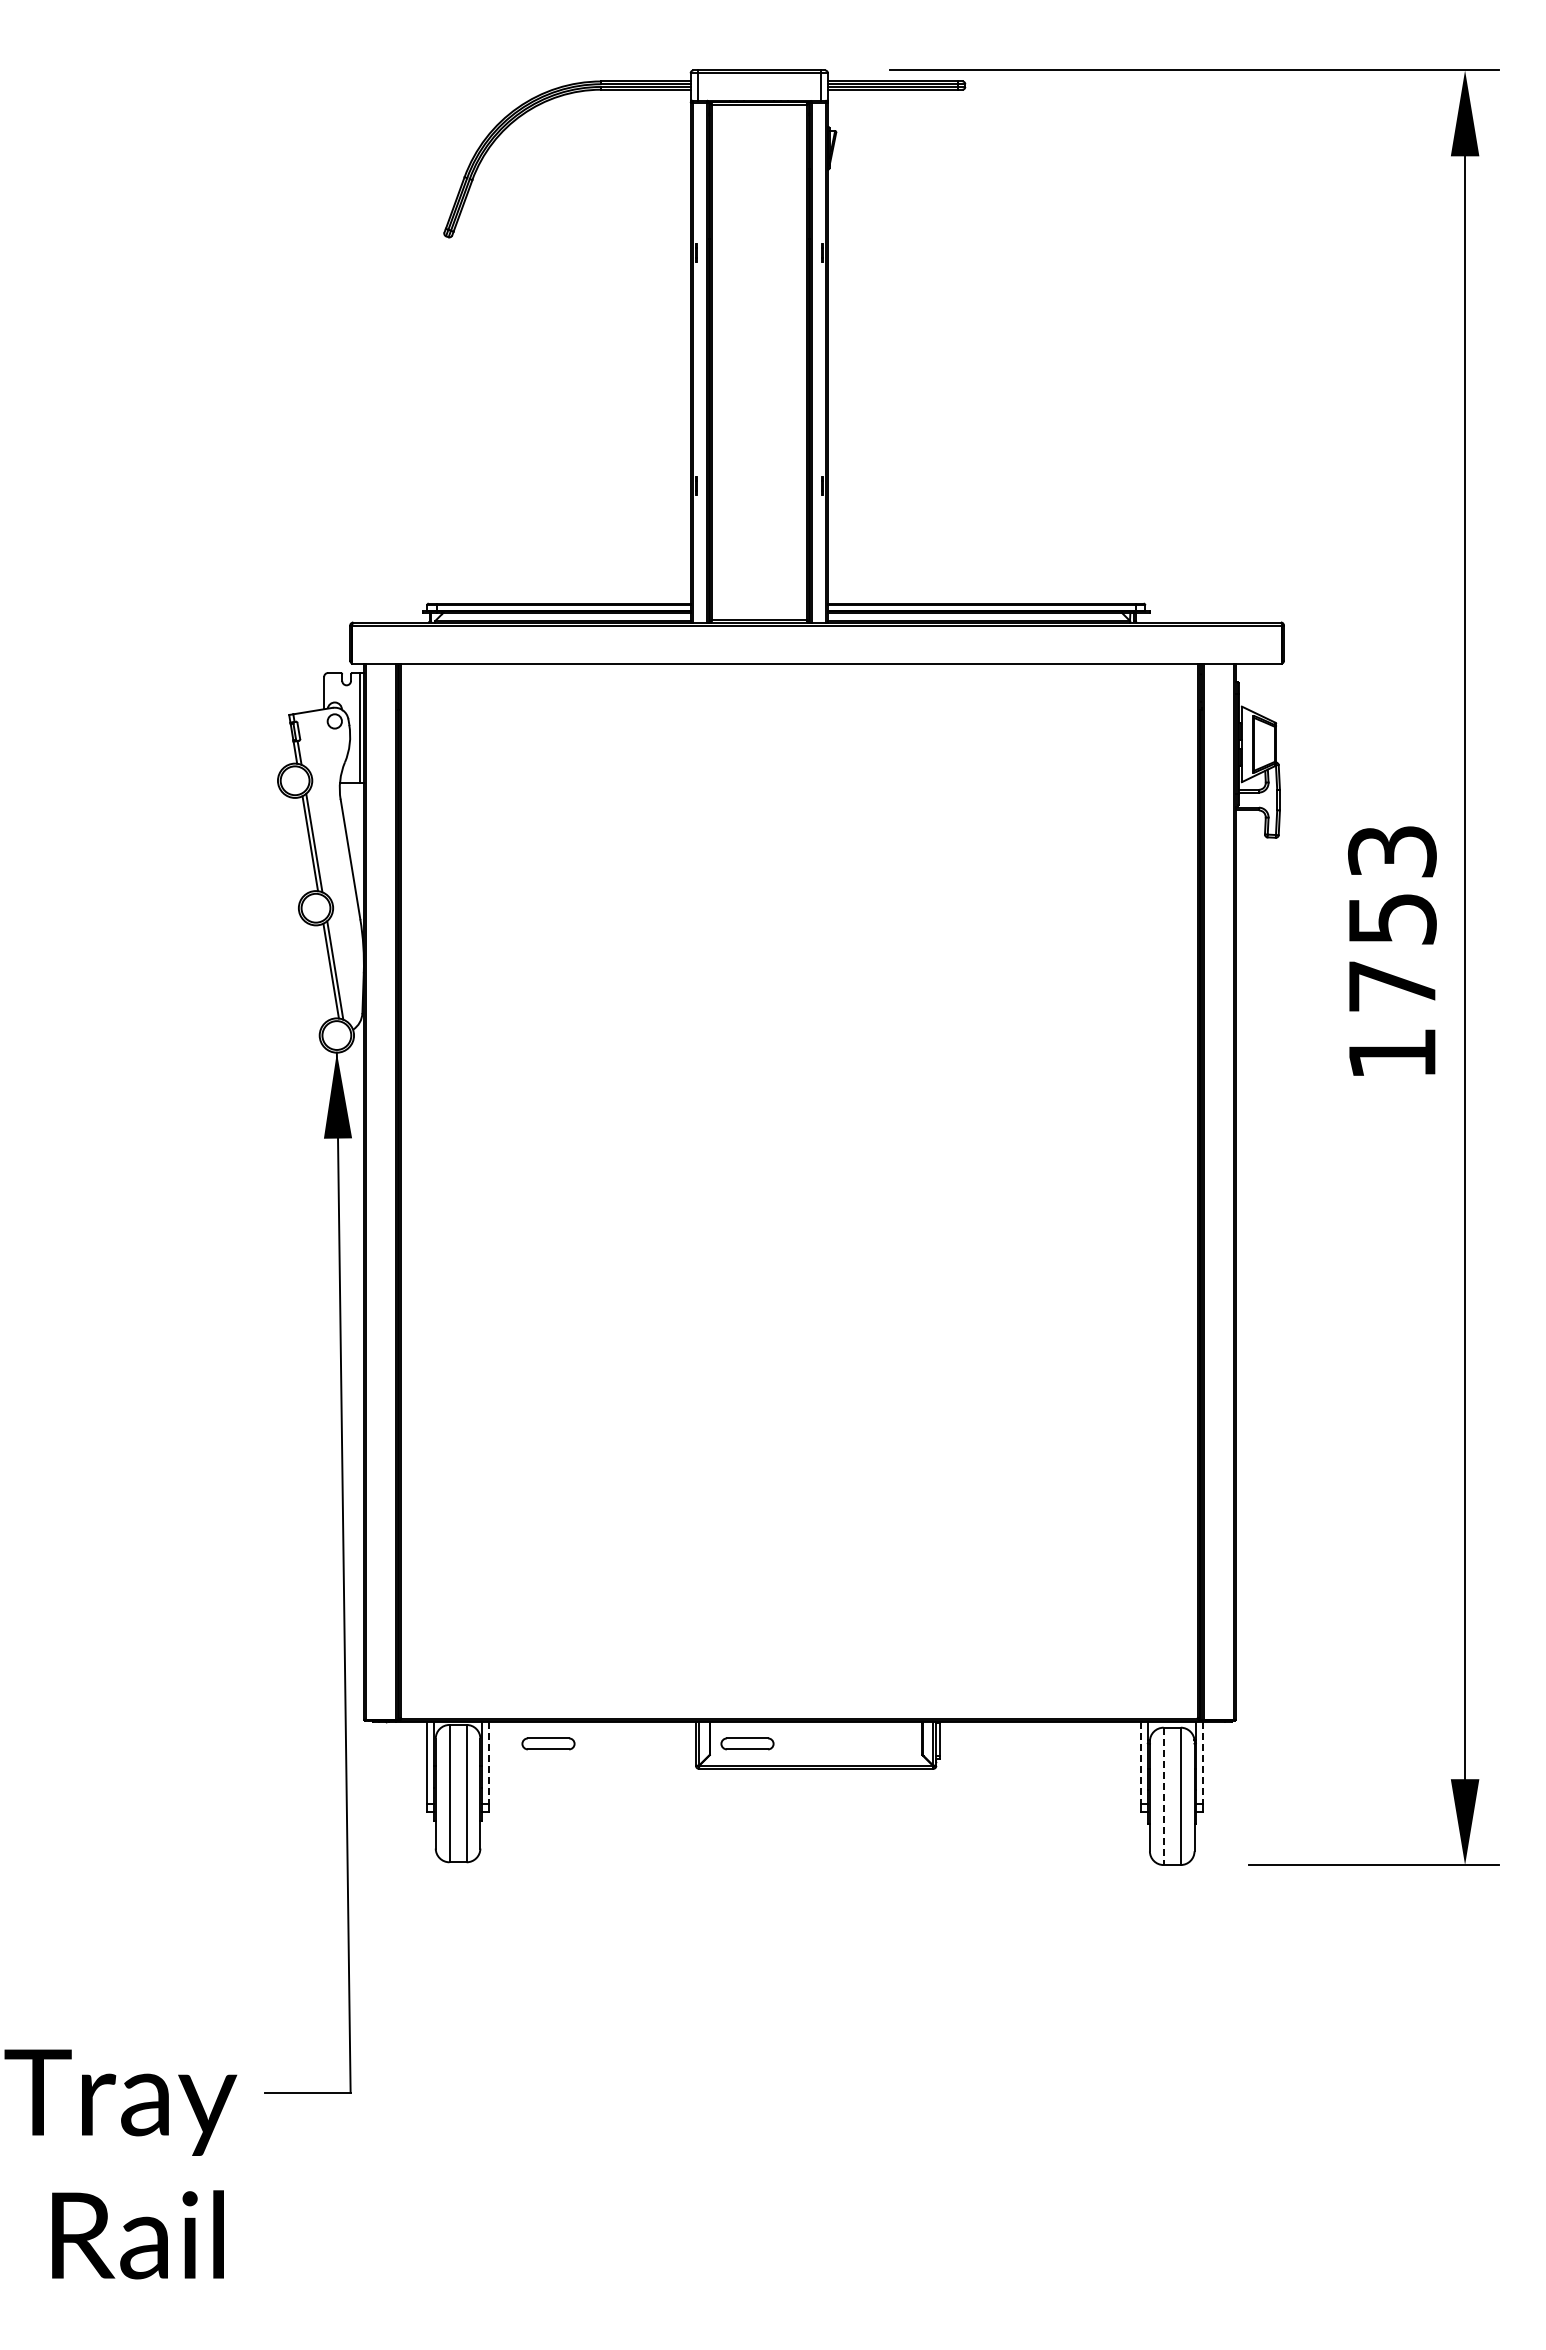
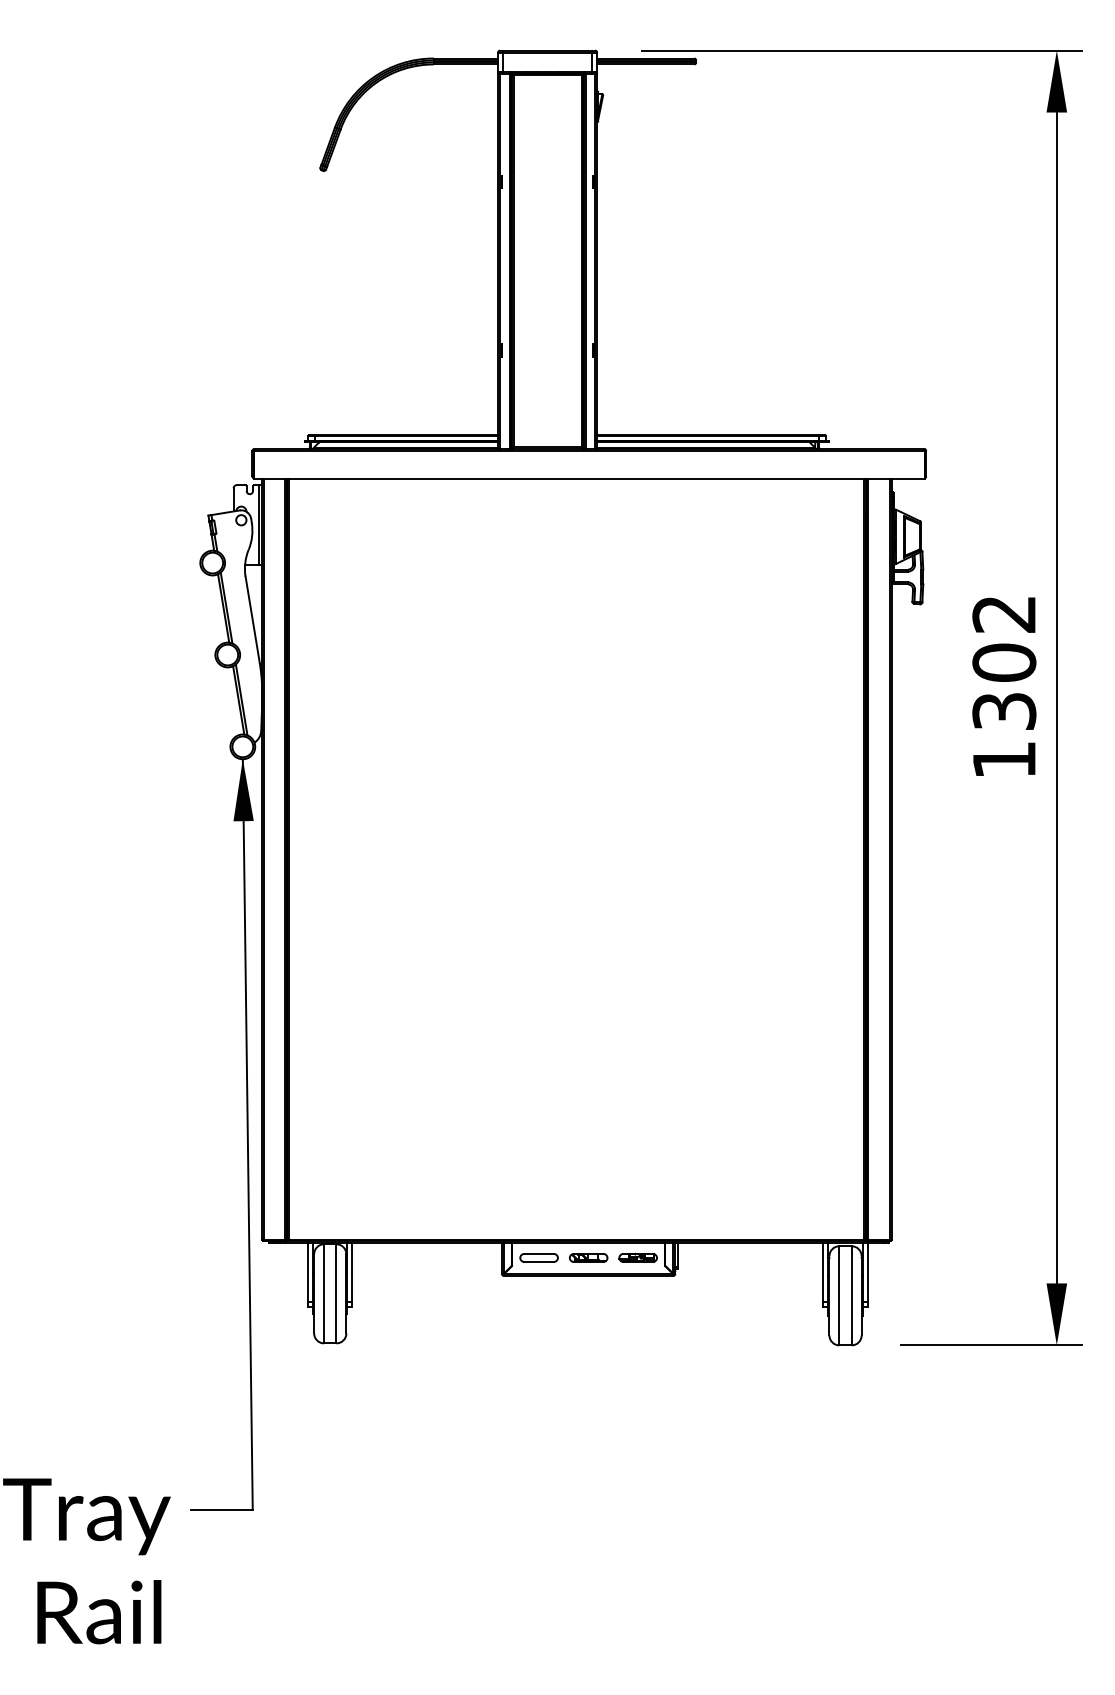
text: (1392, 918) -> (1004, 662), 1753 -> 1302
part: (548, 1743) -> (395, 1257), removed
part: (816, 1743) -> (588, 1257), added
part: (884, 1743) -> (637, 1257), added
line: (488, 1763) -> (352, 1272), dashed -> solid
line: (1140, 1763) -> (822, 1272), dashed -> solid
line: (1202, 1763) -> (867, 1272), dashed -> solid
line: (1163, 1796) -> (839, 1295), dashed -> solid

